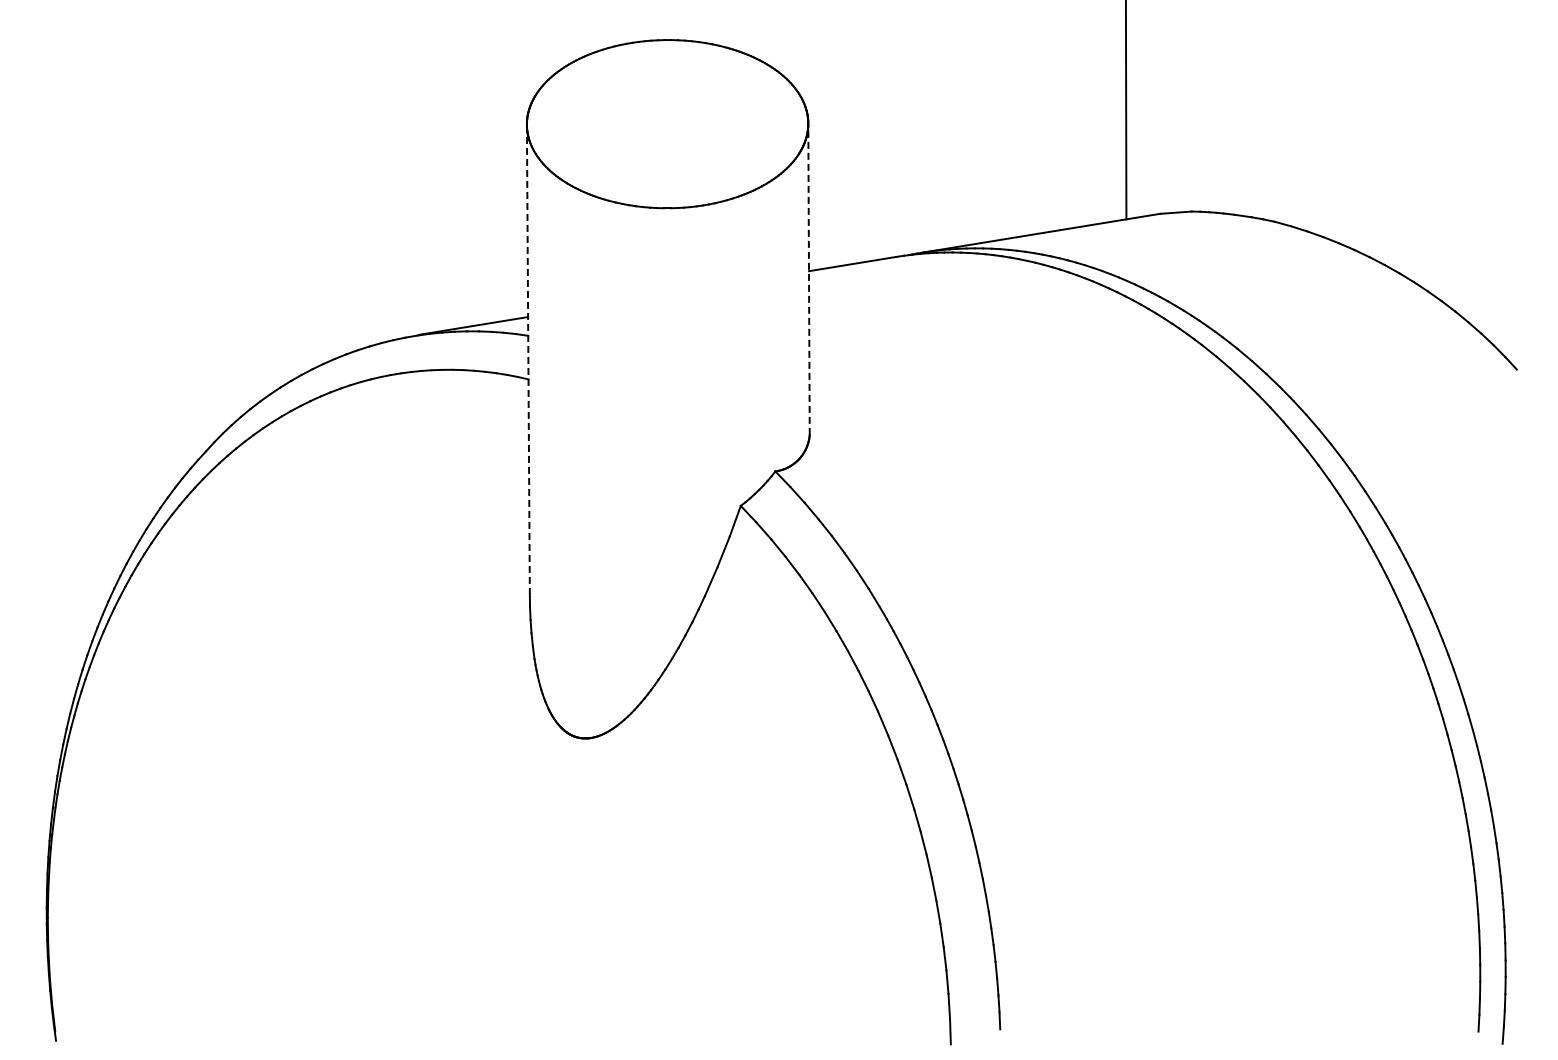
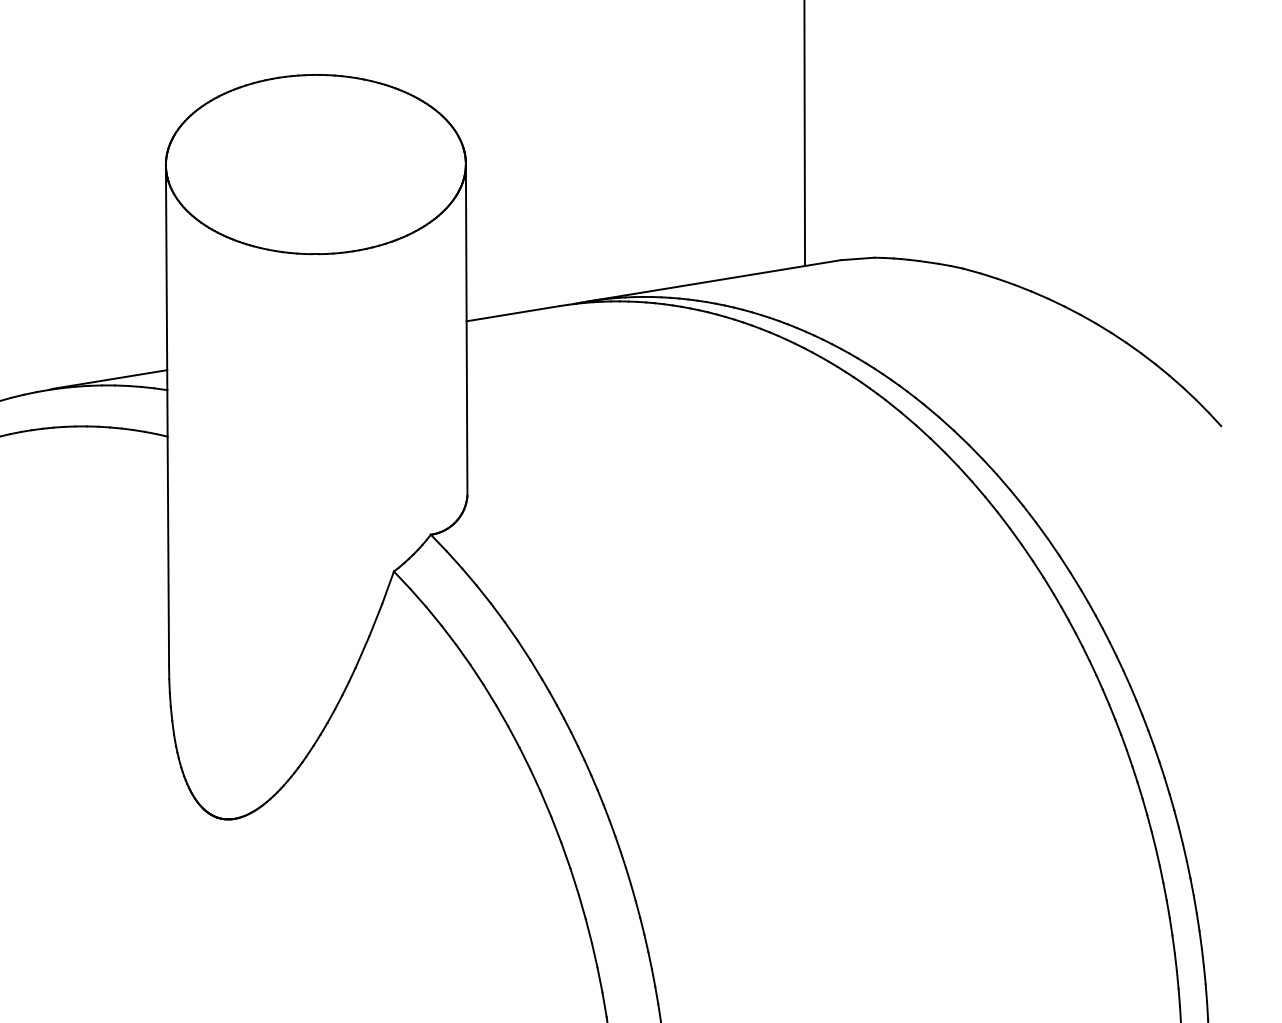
line: (809, 279) -> (467, 330), dashed -> solid
line: (528, 360) -> (167, 416), dashed -> solid

